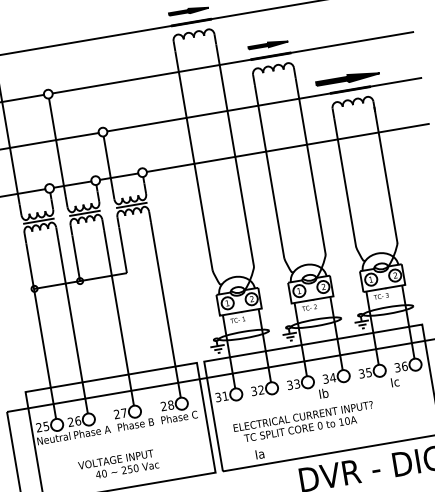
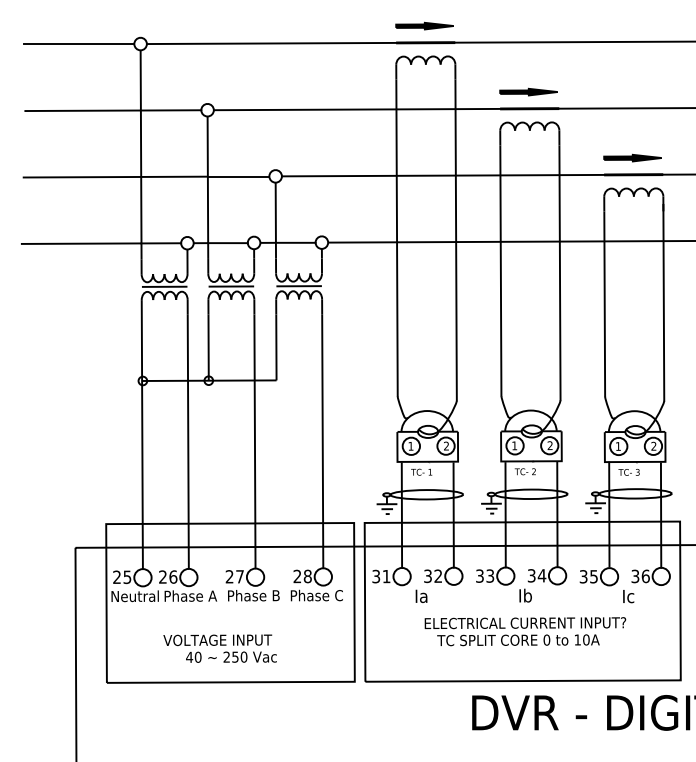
part: (347, 78) -> (632, 157), size x0.62
text: (304, 422) -> (525, 631), moved
text: (259, 453) -> (421, 595), moved

